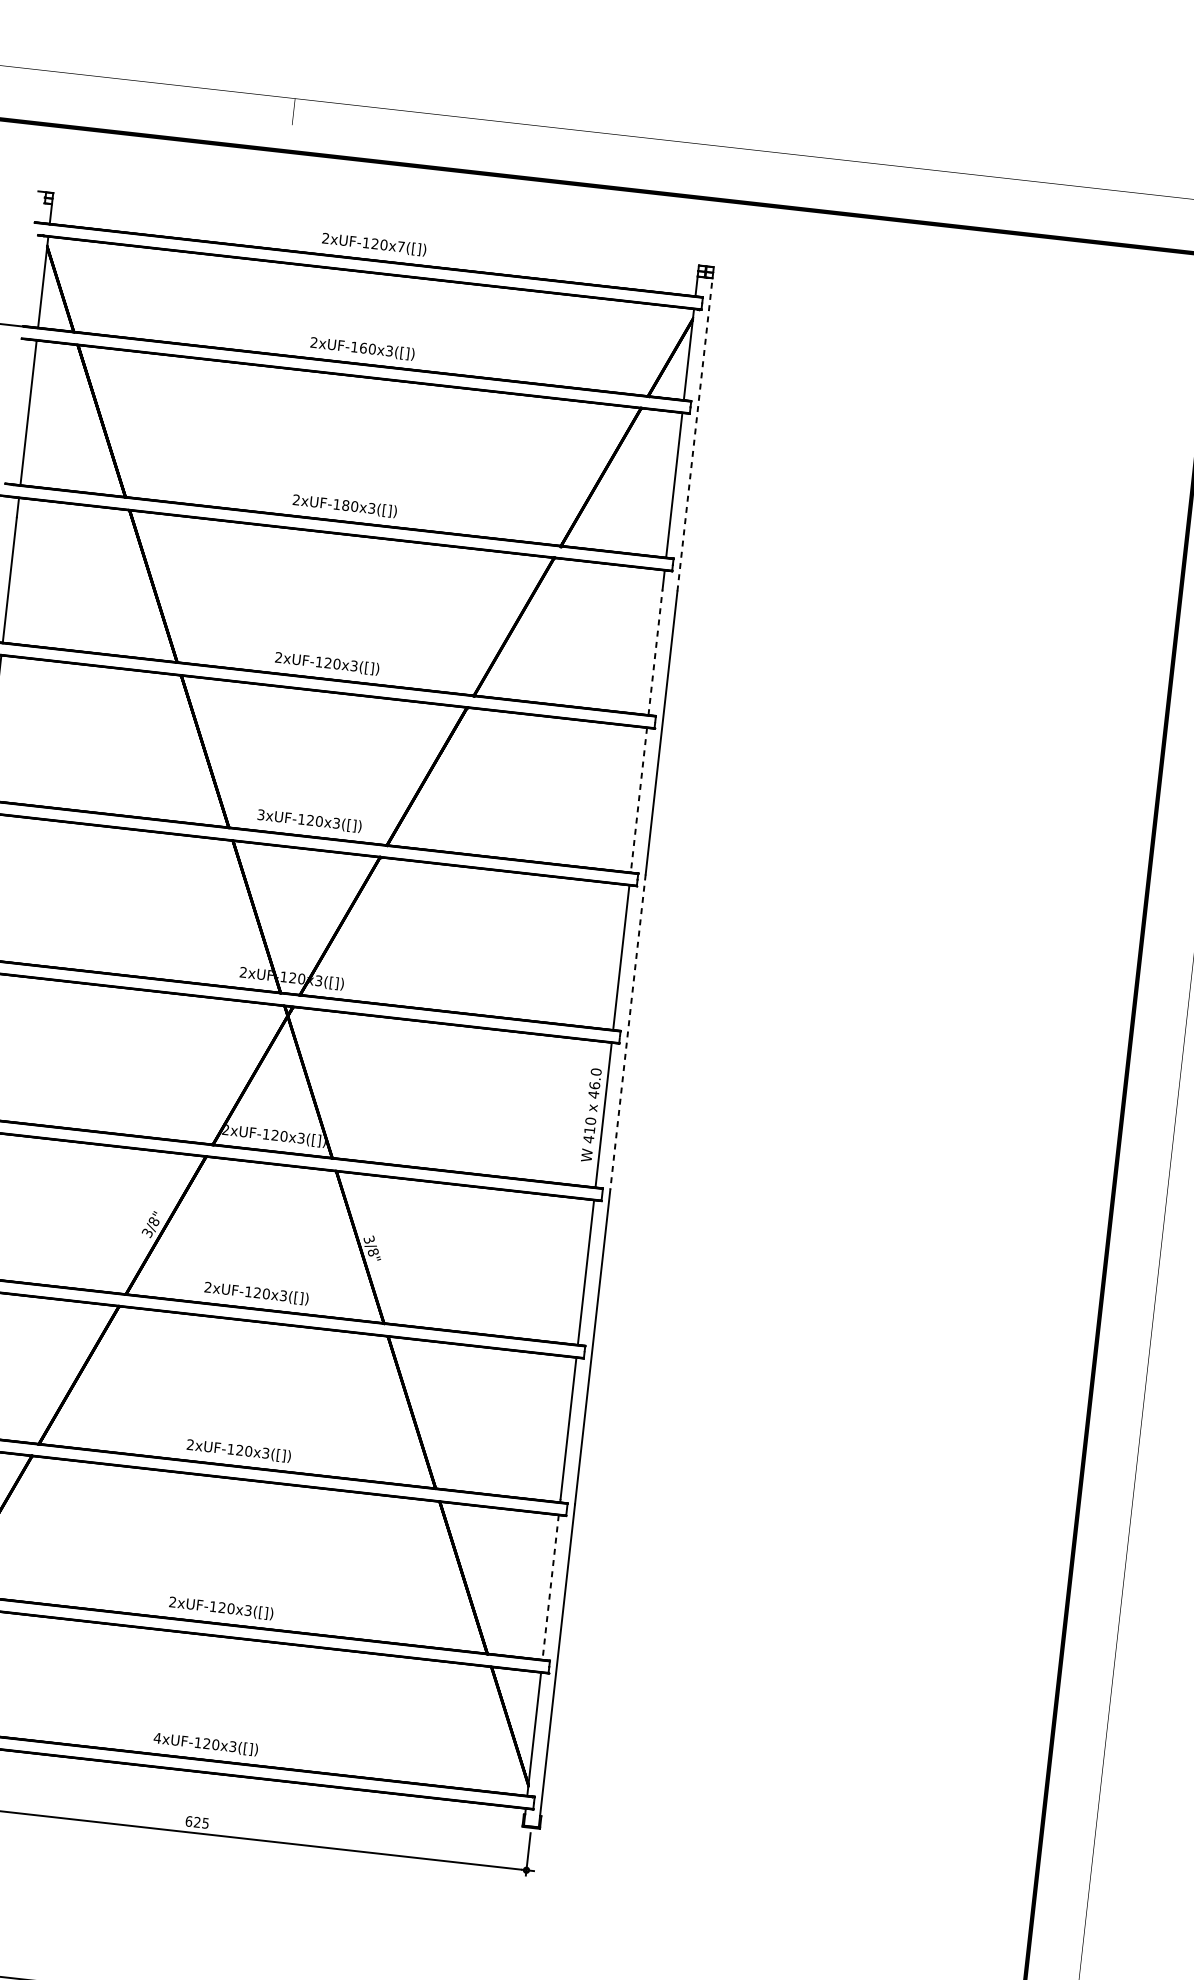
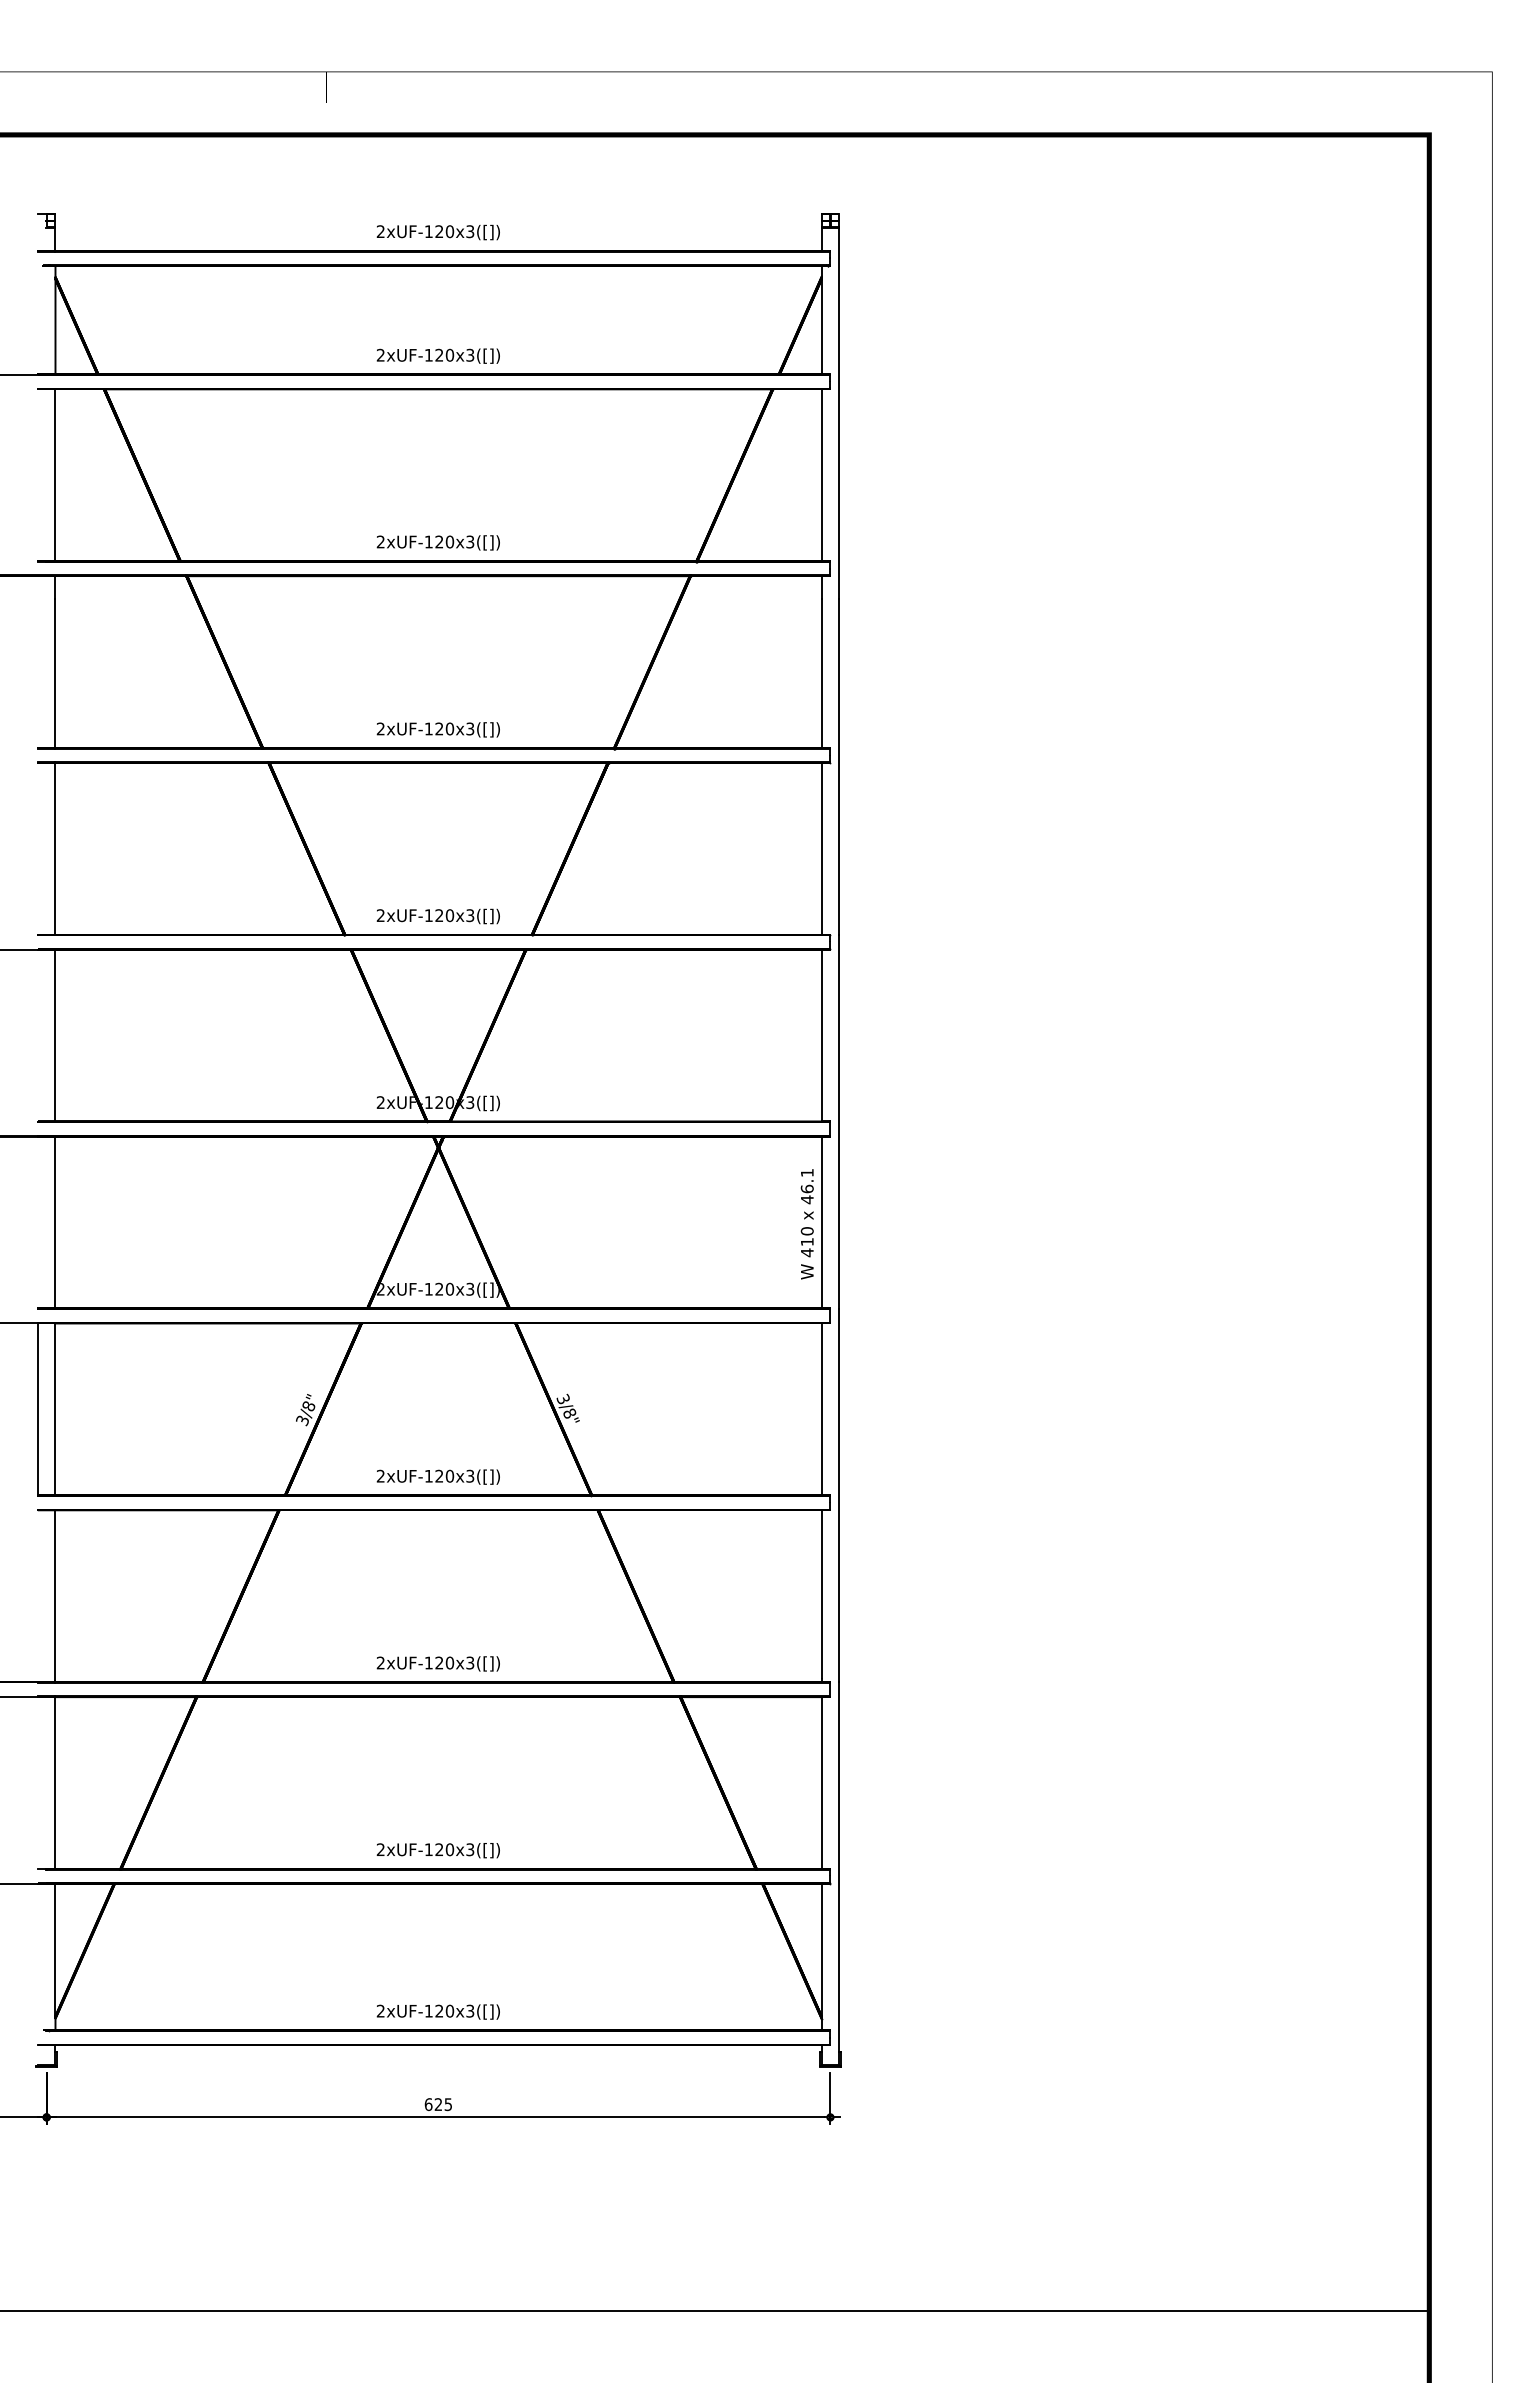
text: (401, 246) -> (470, 231), 2xUF-120x7([]) -> 2xUF-120x3([])
text: (363, 347) -> (439, 354), 2xUF-160x3([]) -> 2xUF-120x3([])
line: (695, 435) -> (839, 413), dashed -> solid
text: (345, 505) -> (439, 541), 2xUF-180x3([]) -> 2xUF-120x3([])
line: (655, 651) -> (821, 672), dashed -> solid
line: (638, 799) -> (821, 848), dashed -> solid
text: (260, 814) -> (380, 915), 3xUF-120x3([]) -> 2xUF-120x3([])
line: (628, 1031) -> (839, 1121), dashed -> solid
text: (595, 1071) -> (806, 1172), 46.0 -> 46.1
line: (550, 1591) -> (821, 1787), dashed -> solid
text: (157, 1737) -> (380, 2010), 4xUF-120x3([]) -> 2xUF-120x3([])

